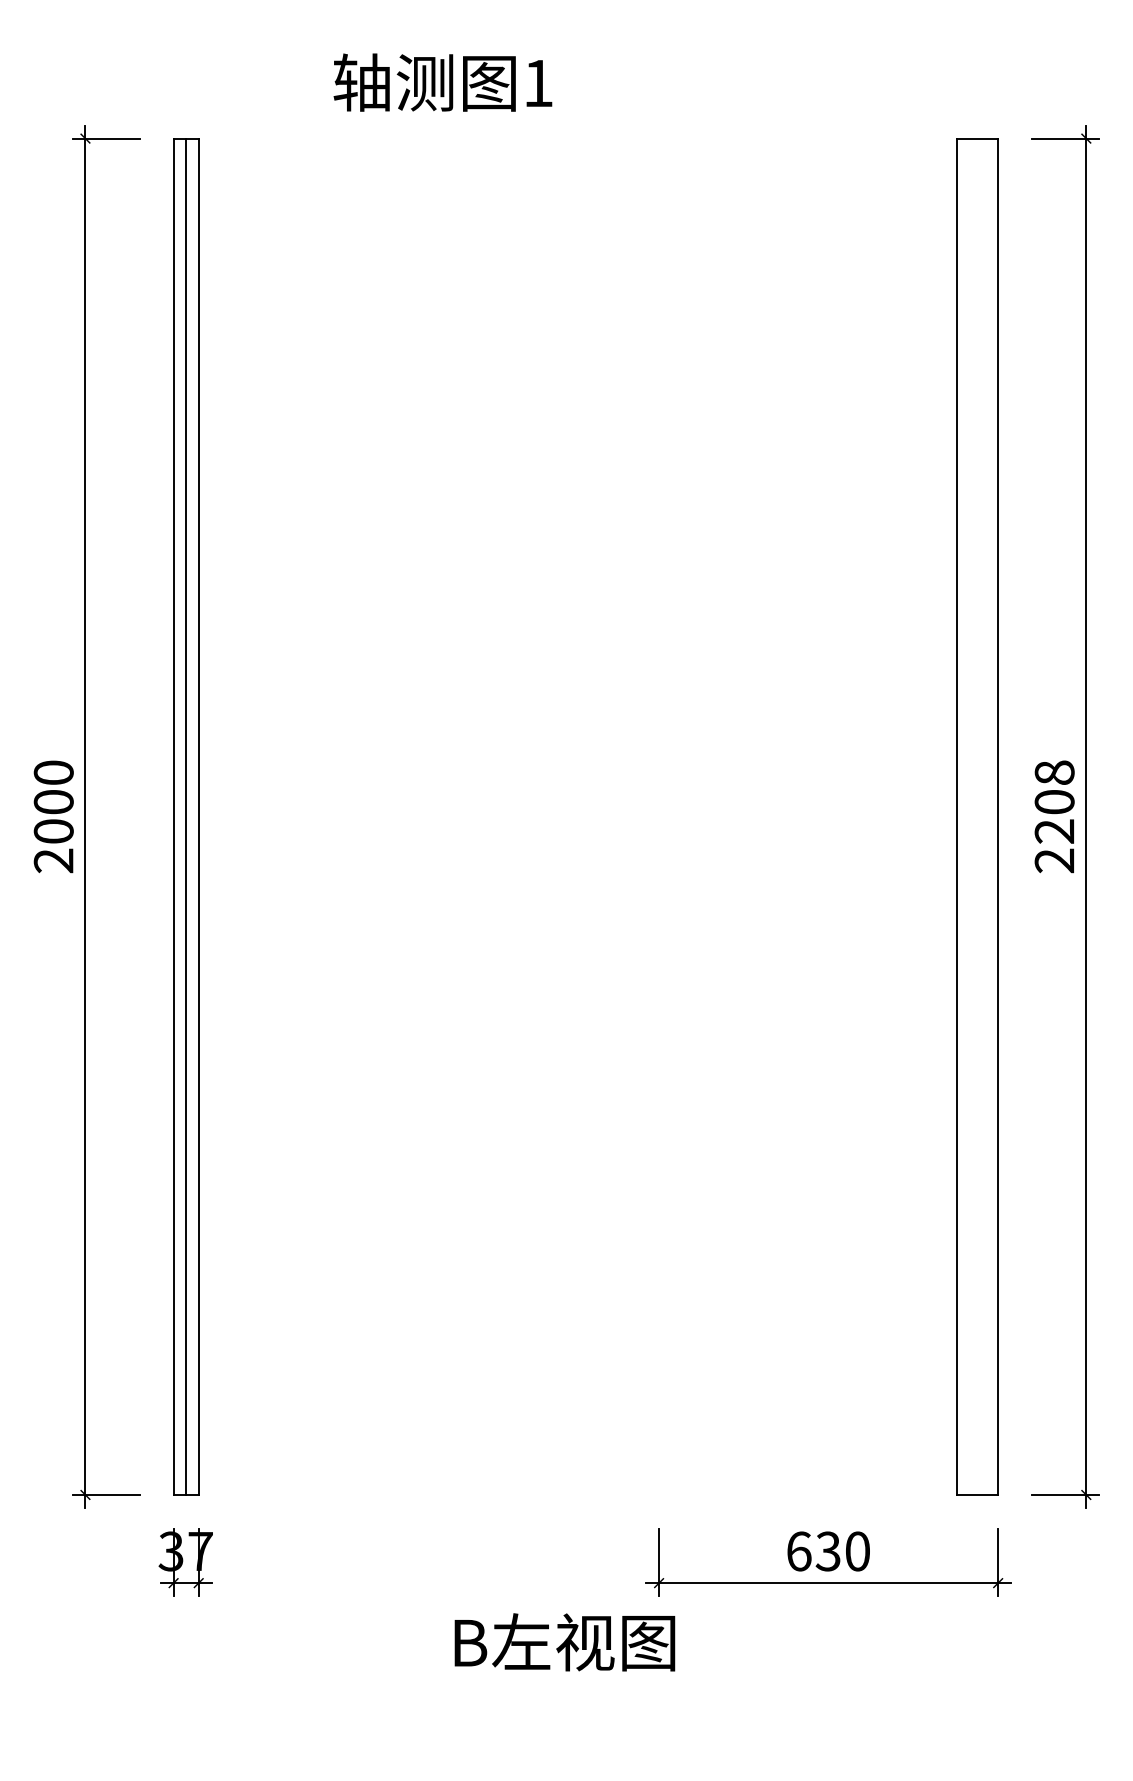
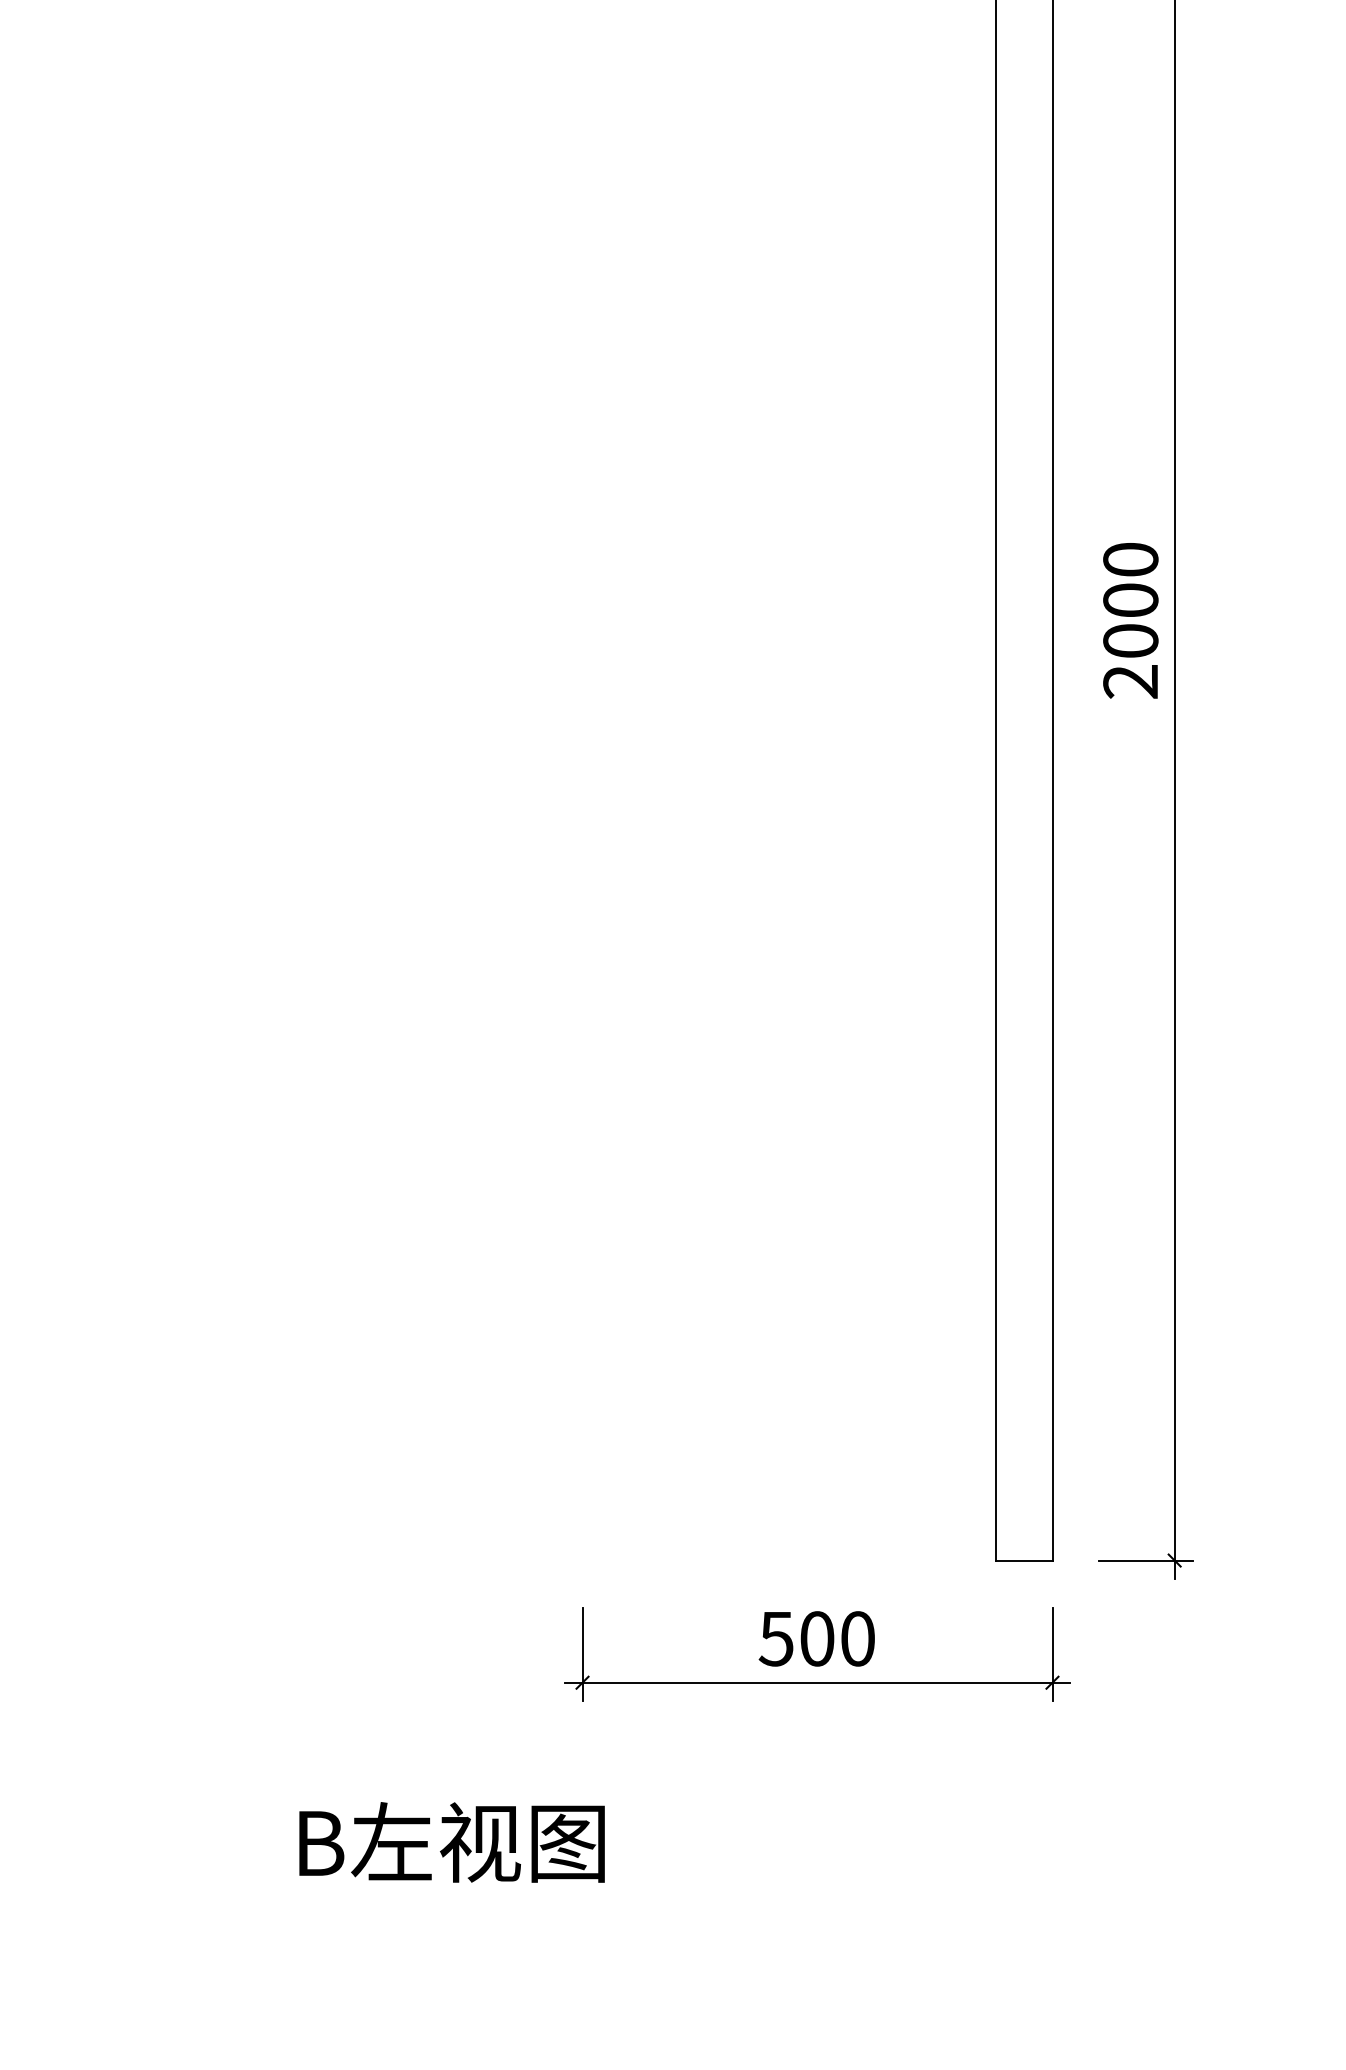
text: (1054, 801) -> (1130, 599), 2208 -> 2000
text: (813, 1551) -> (796, 1638), 630 -> 500
text: (564, 1642) -> (451, 1842), moved

